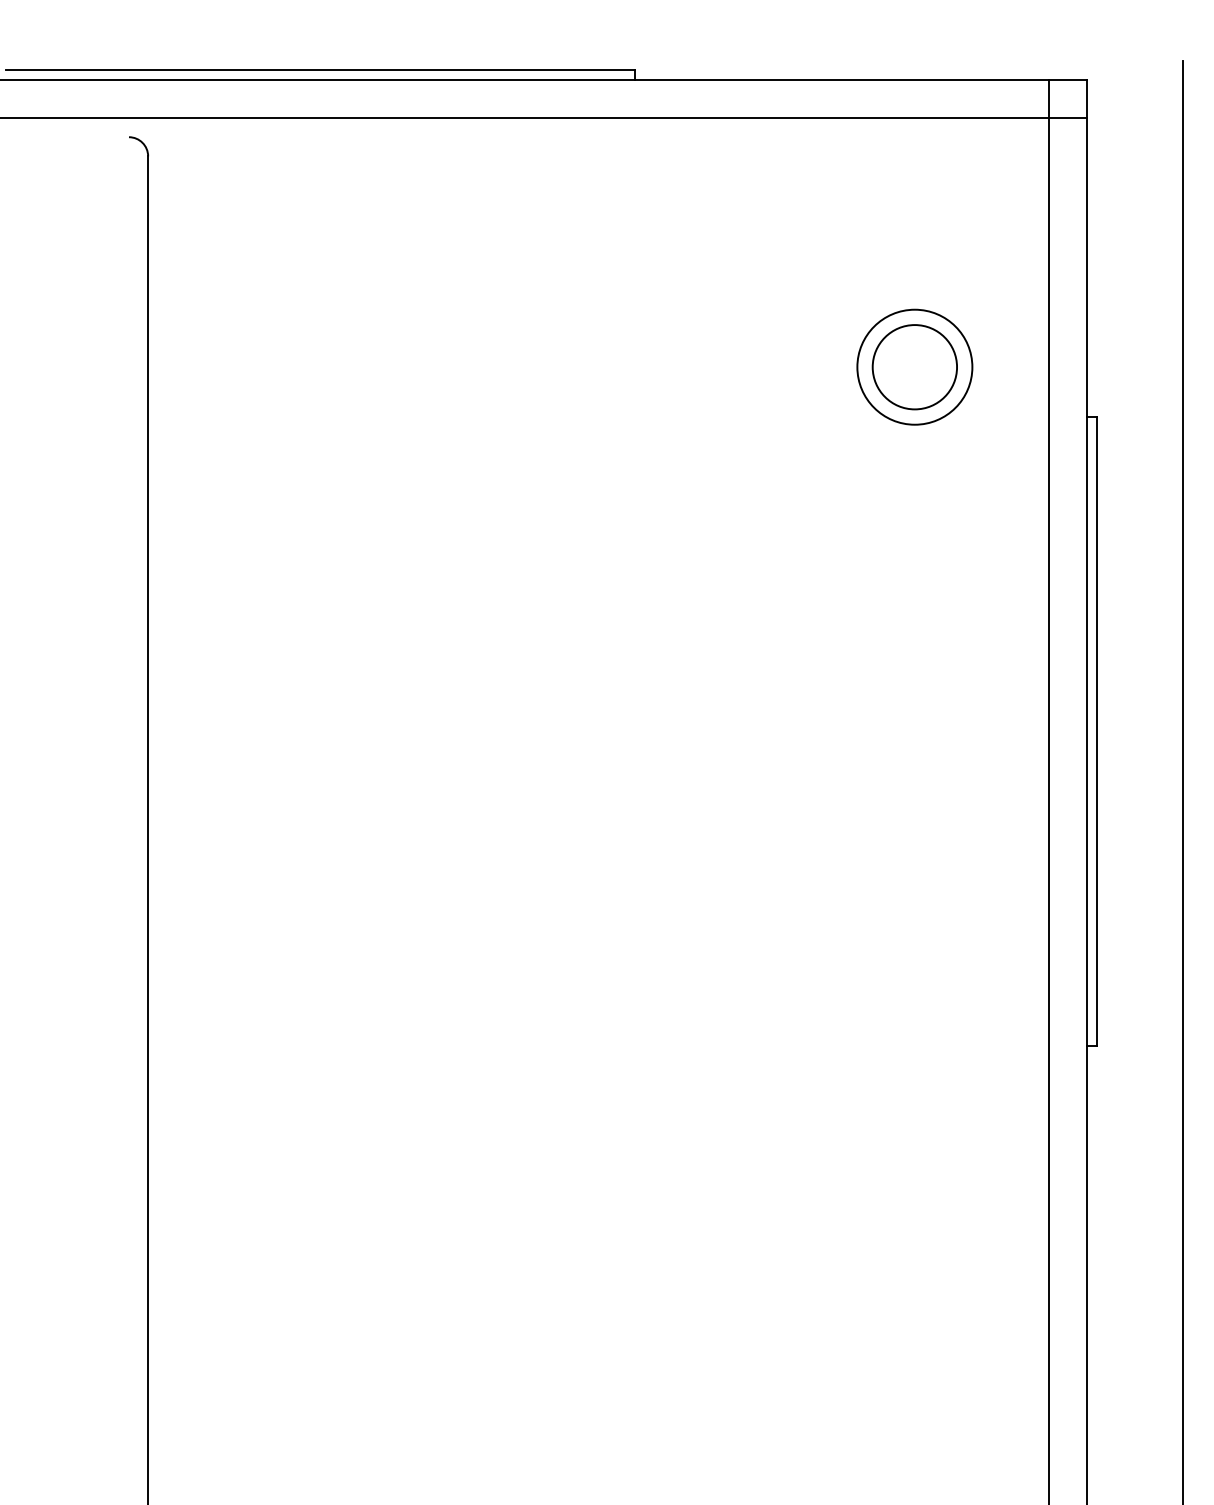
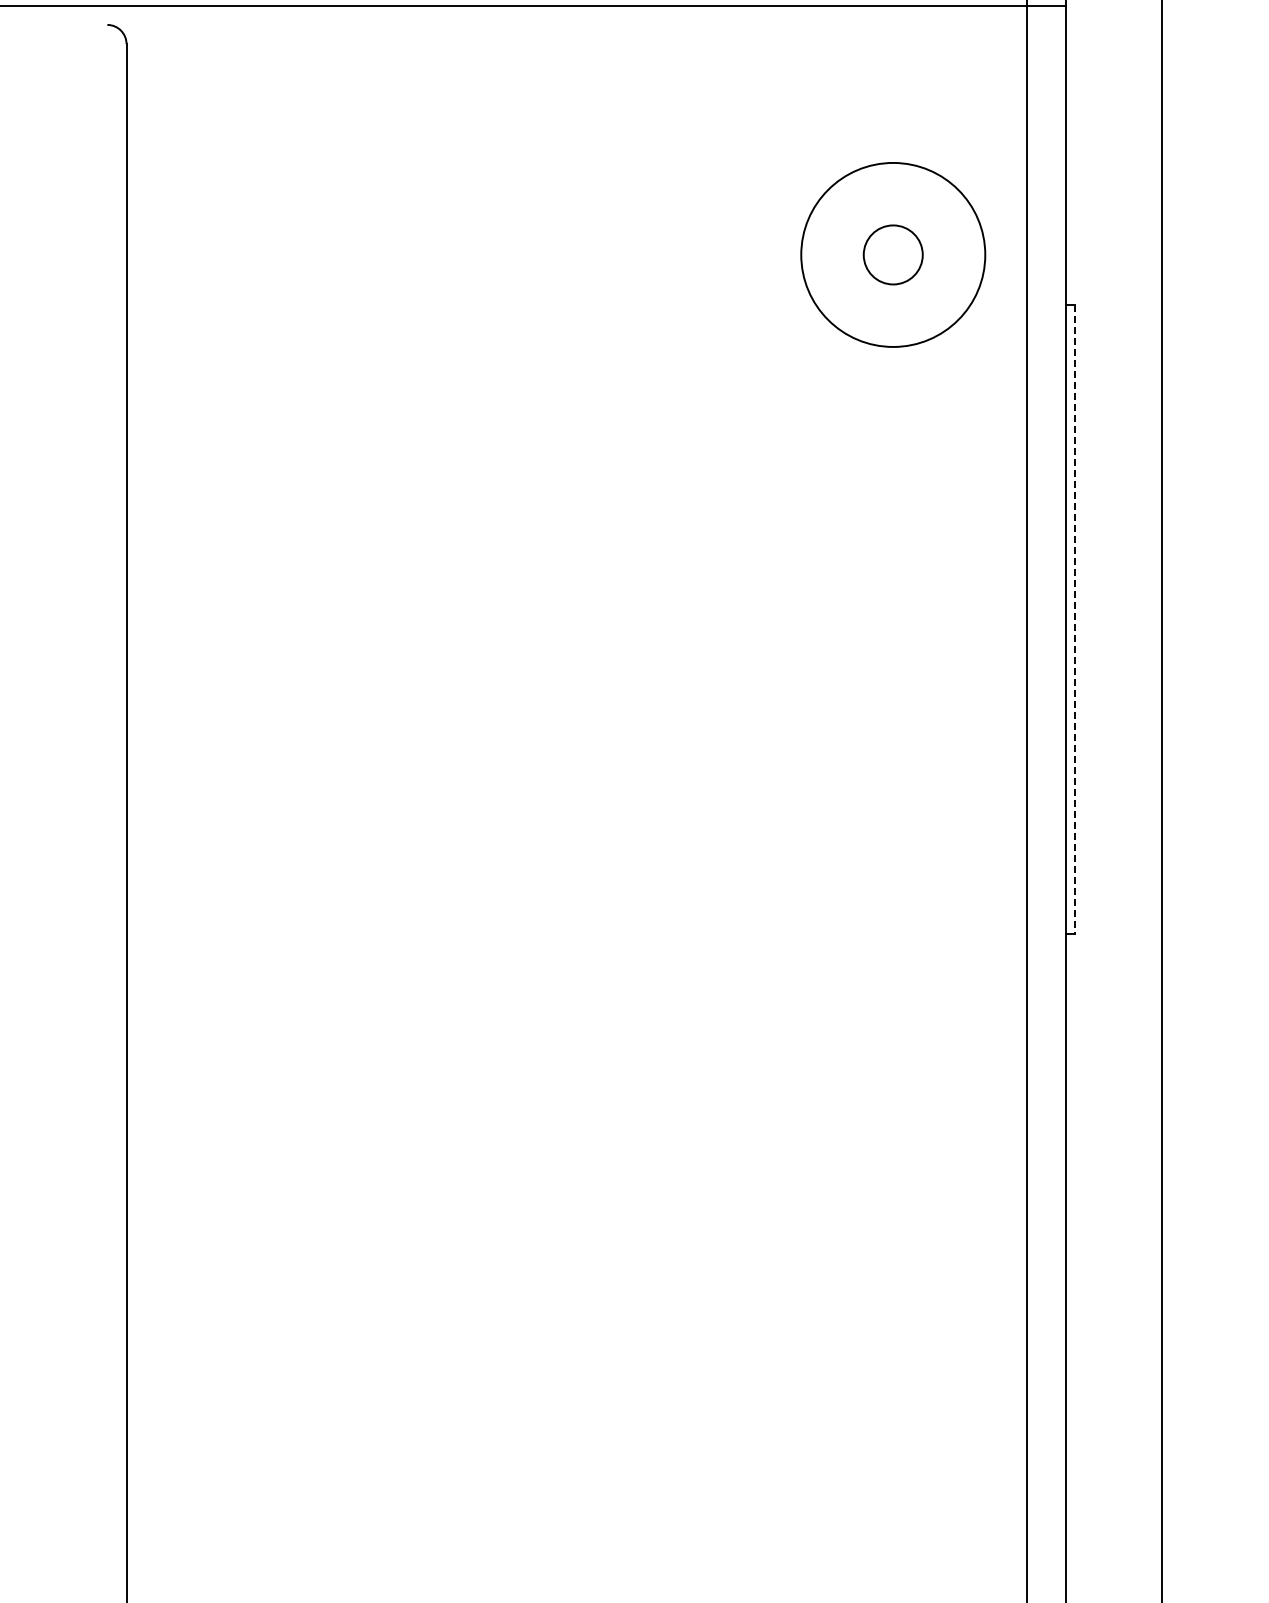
circle: (914, 366) -> (892, 254), size x1.6
circle: (915, 366) -> (893, 254), size x0.7
line: (1097, 731) -> (1075, 619), solid -> dashed

